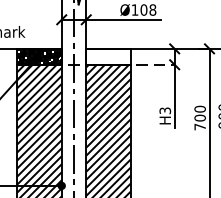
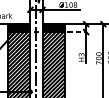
hatch: (108, 57) -> (53, 28), added

